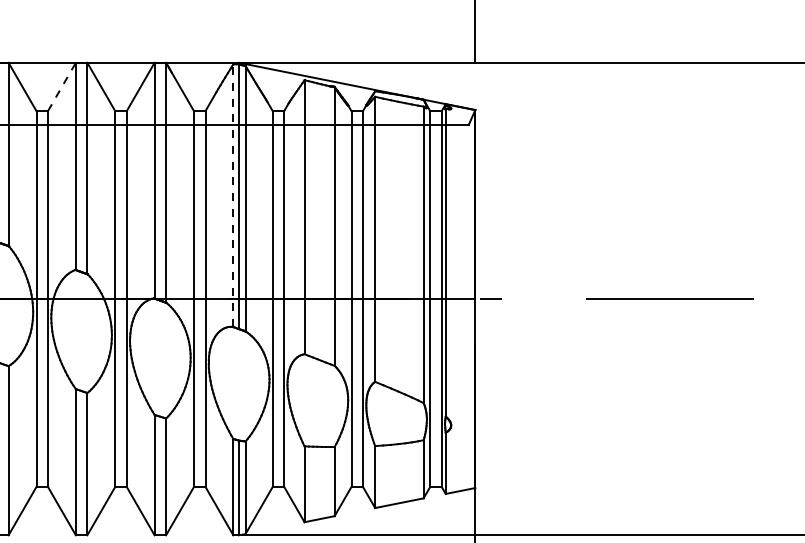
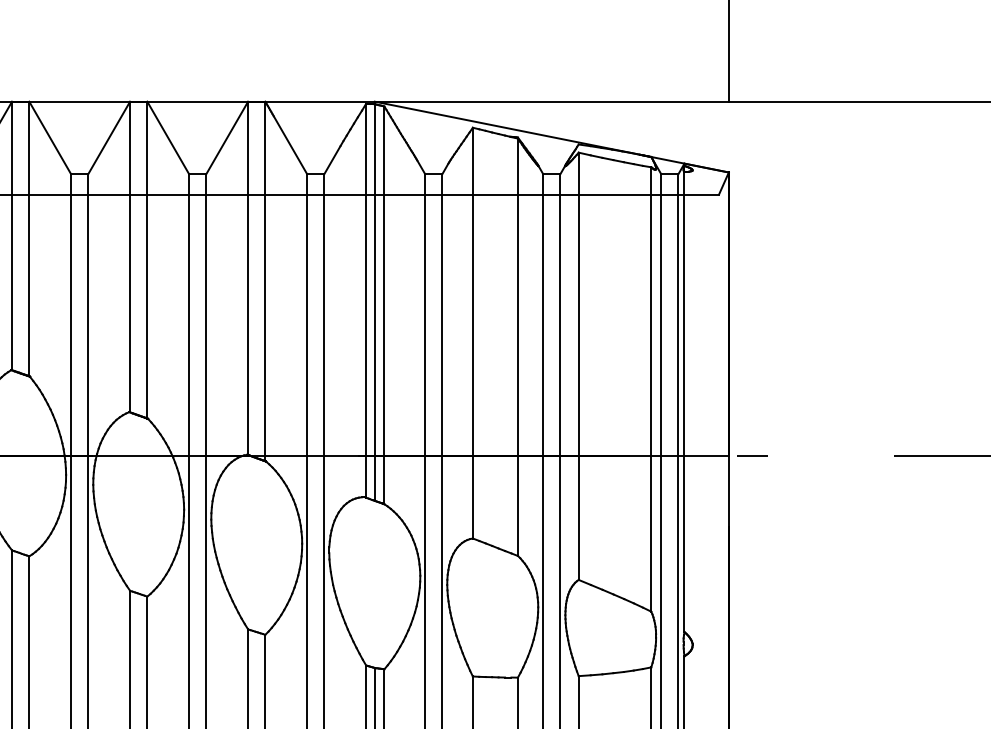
line: (61, 86) -> (108, 137), dashed -> solid
line: (233, 195) -> (366, 300), dashed -> solid

